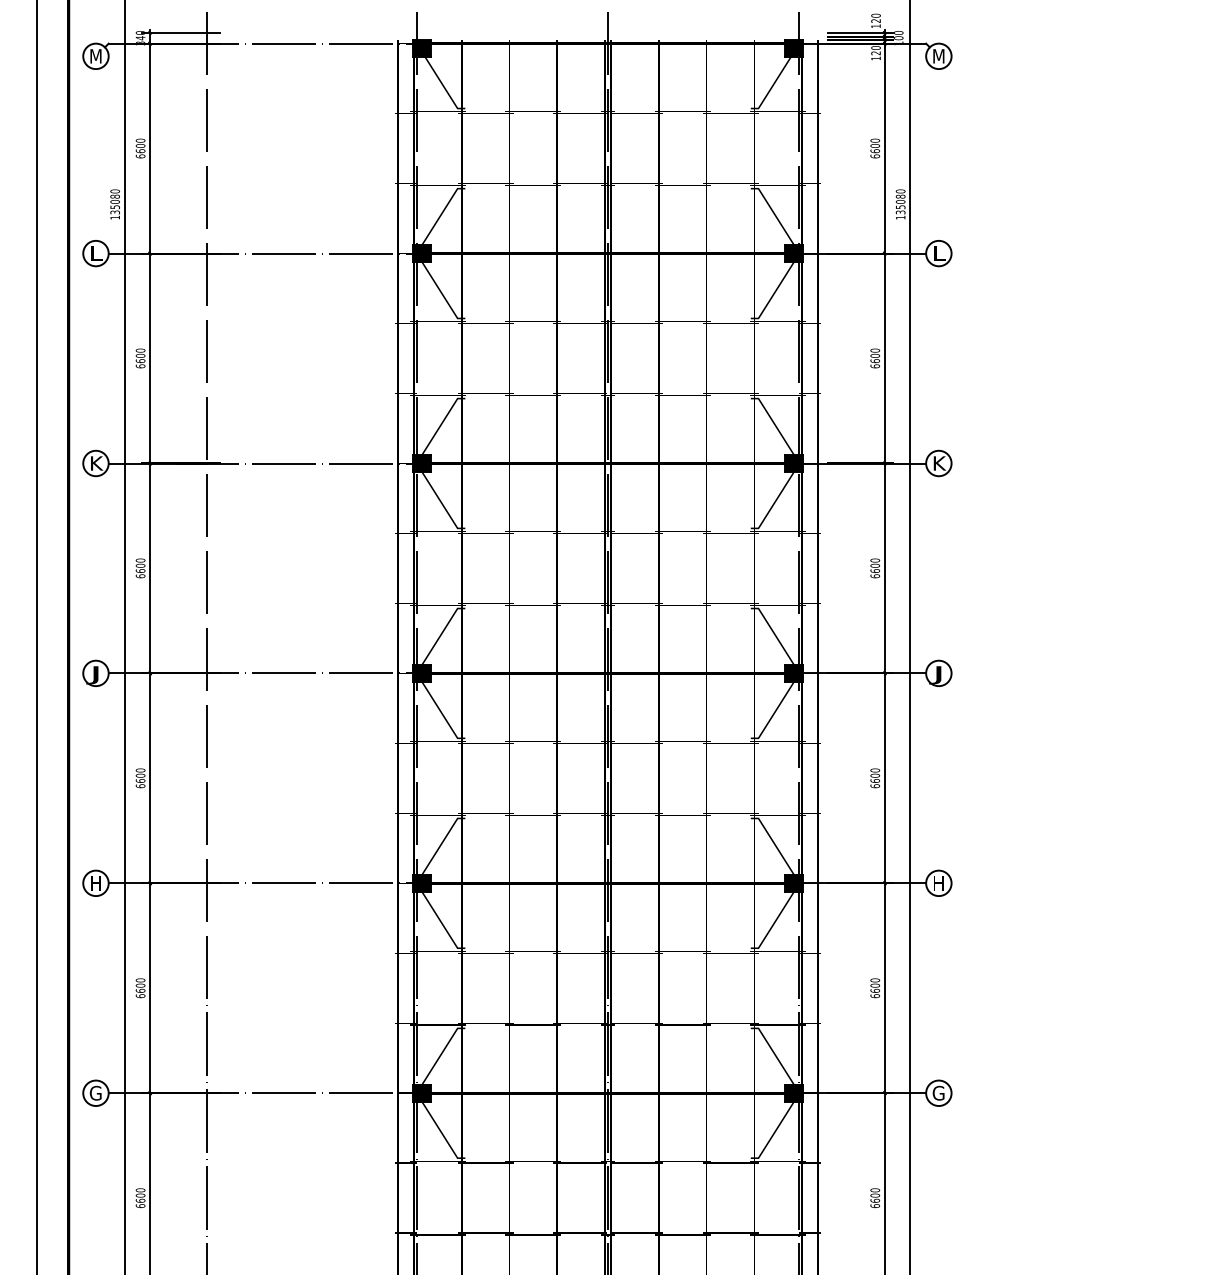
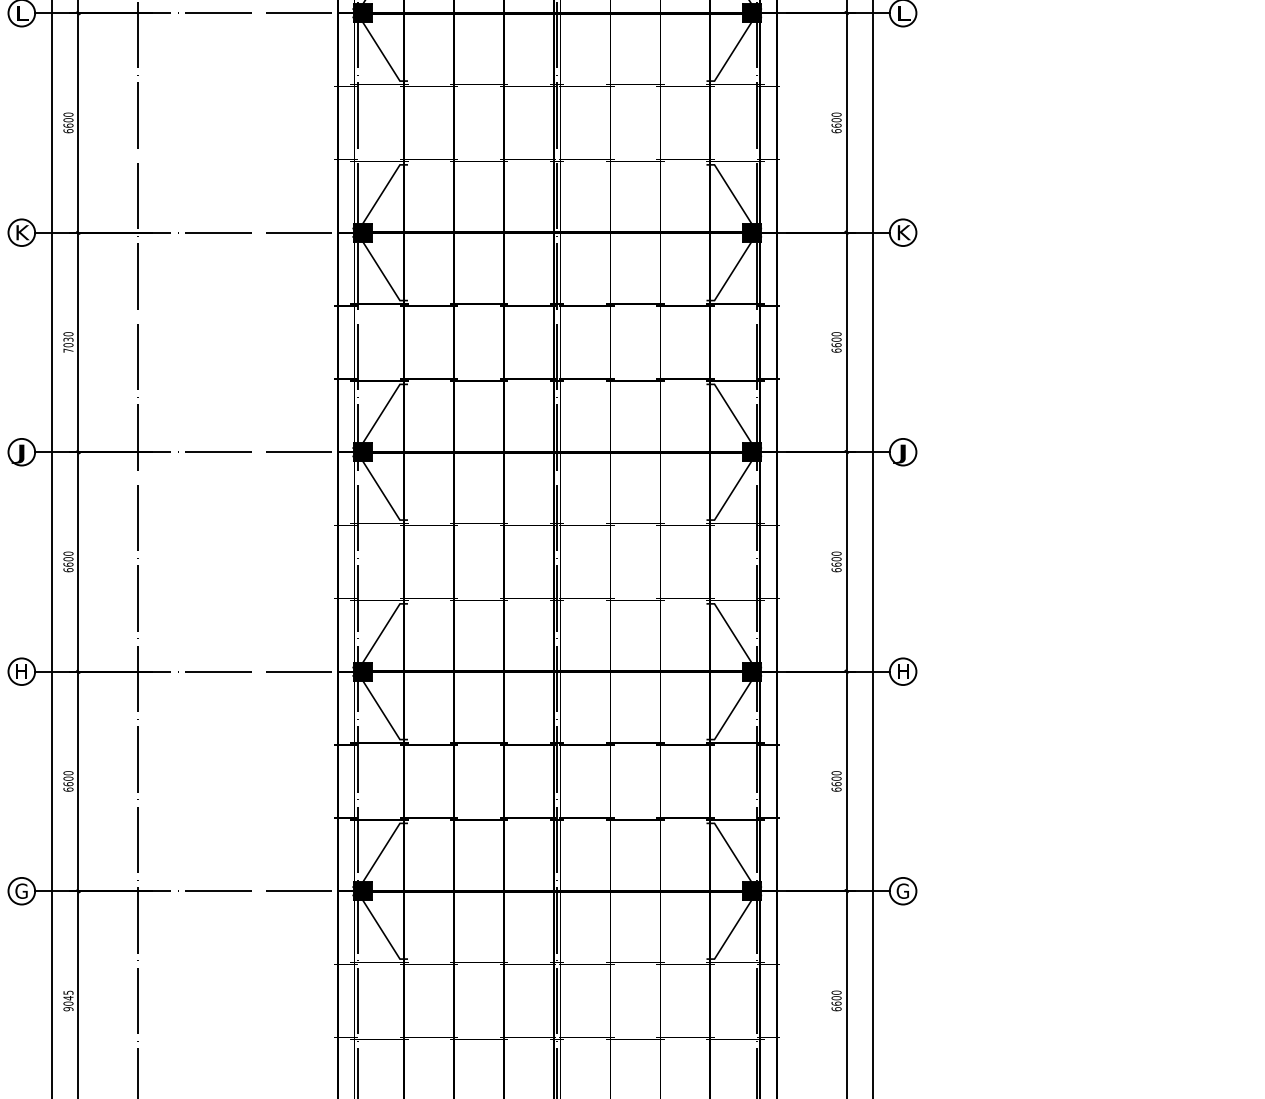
text: (140, 570) -> (68, 344), 6600 -> 7030
text: (140, 1198) -> (68, 1001), 6600 -> 9045

